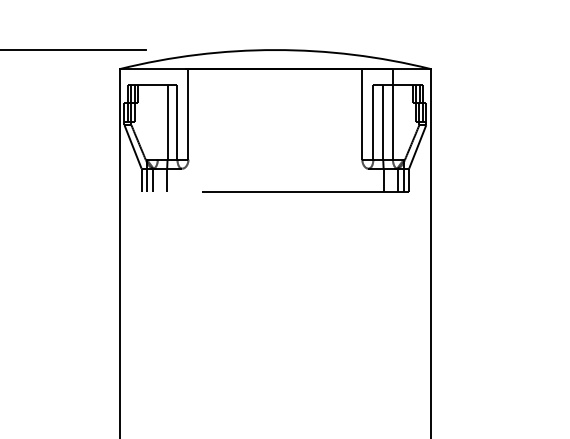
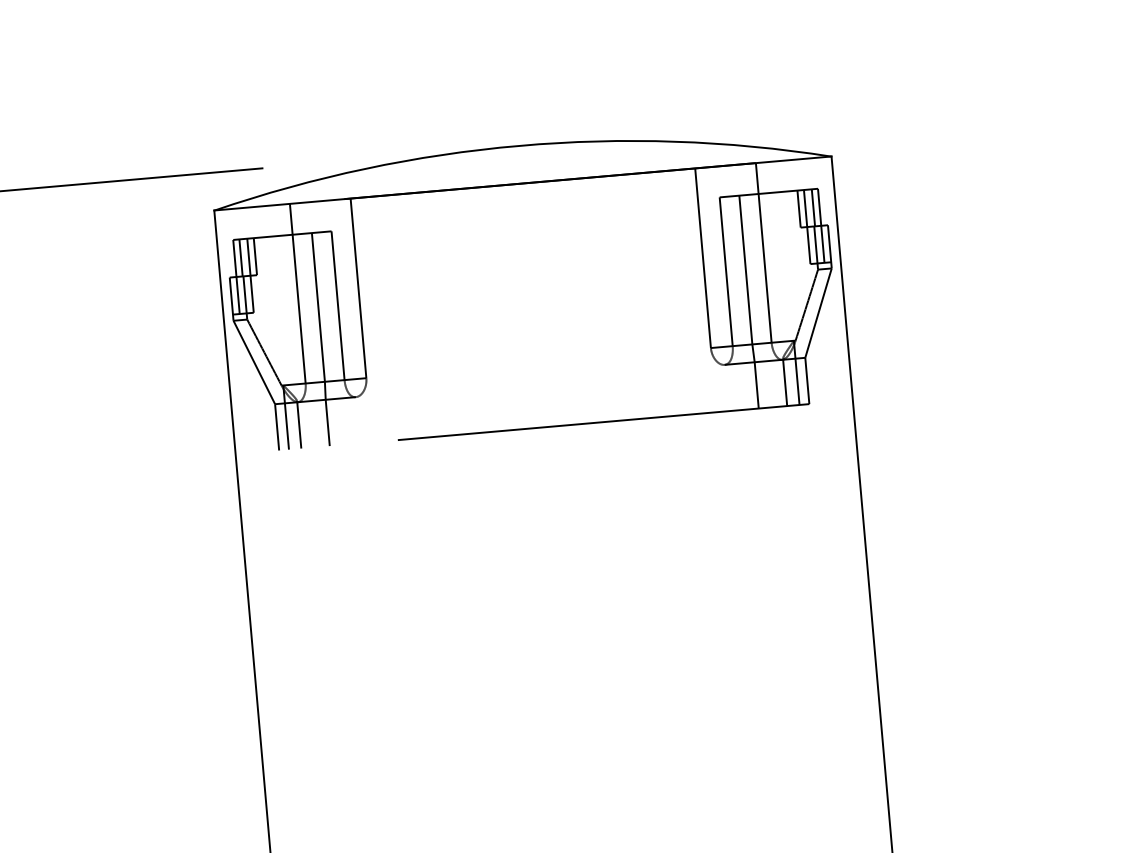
line: (157, 114) -> (297, 293), added

